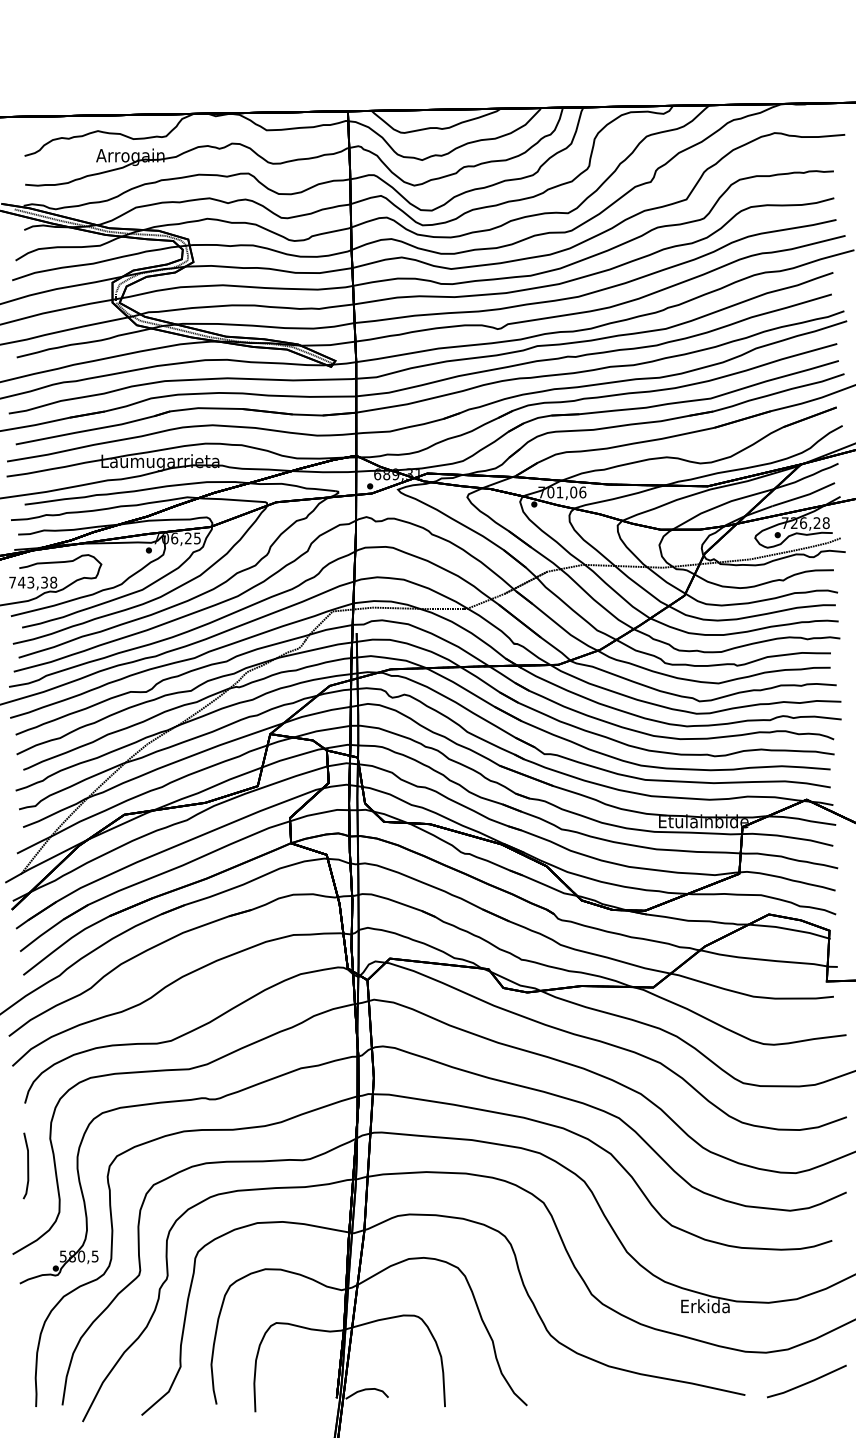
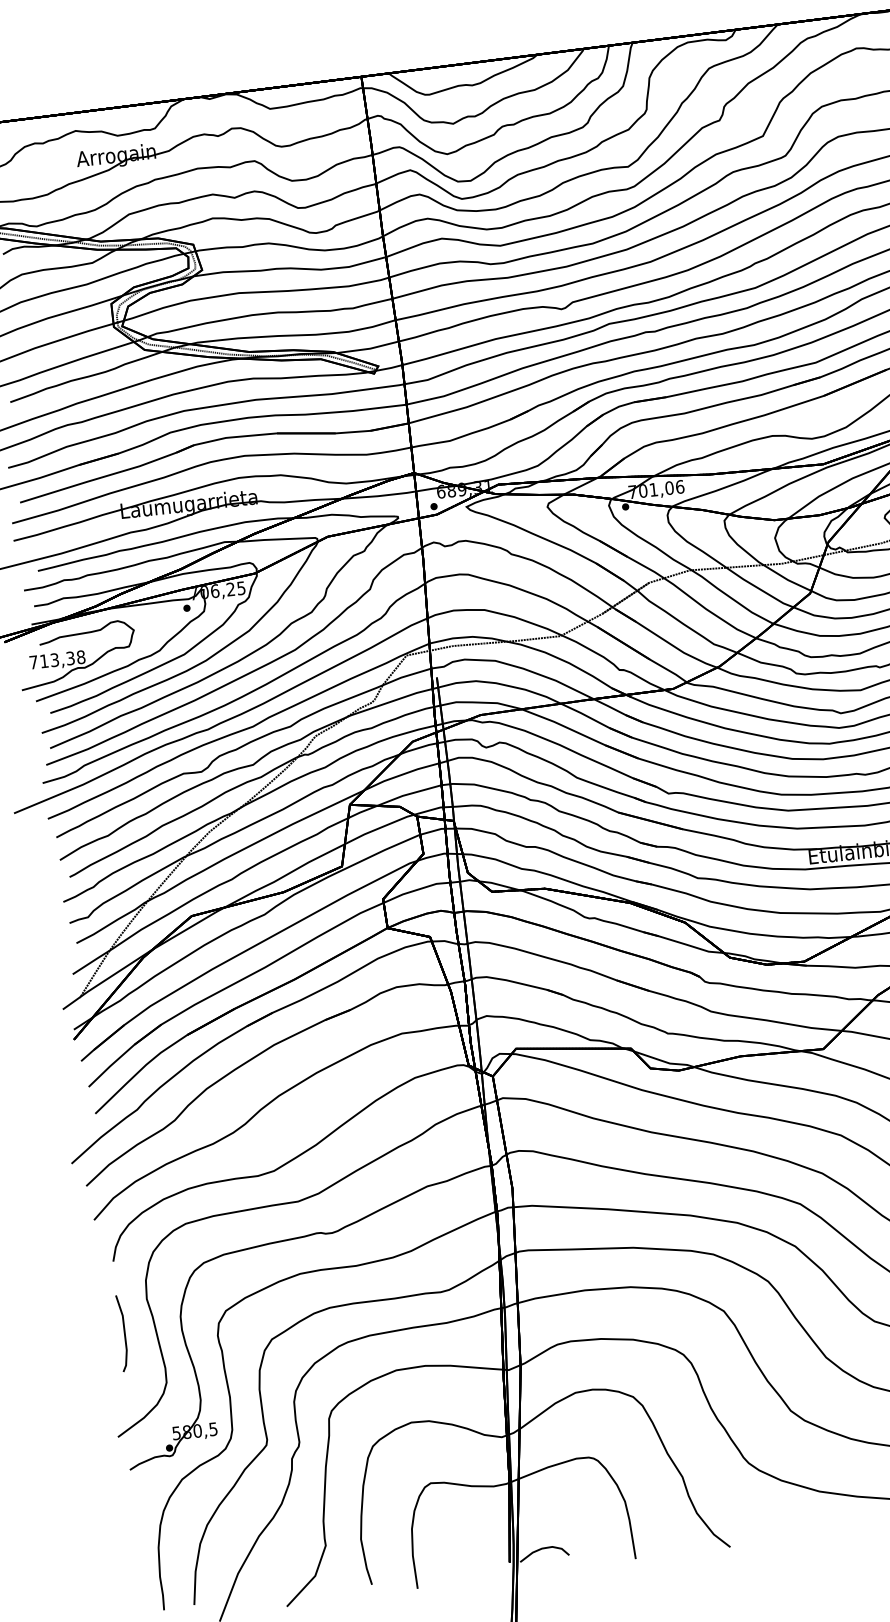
text: (21, 582) -> (43, 661), 743,38 -> 713,38

